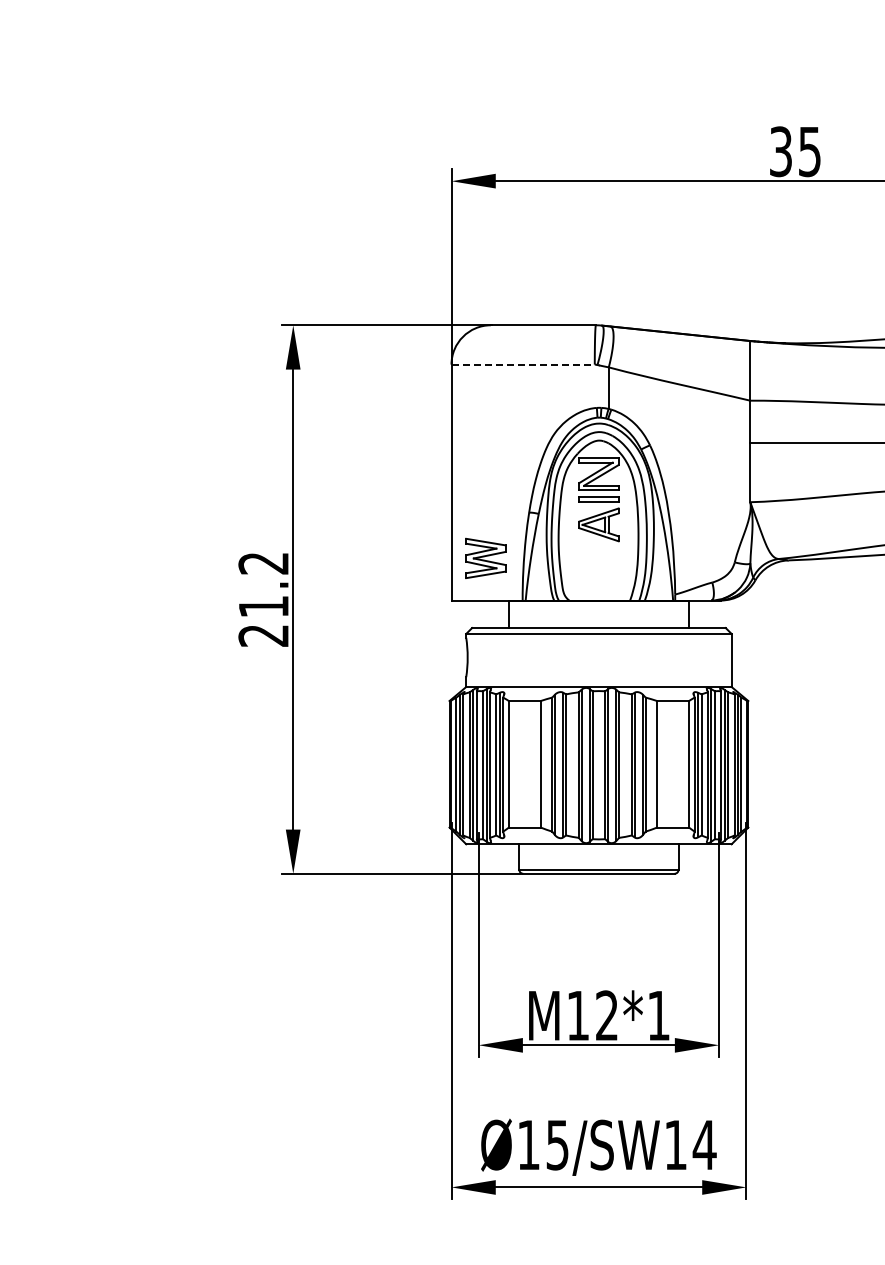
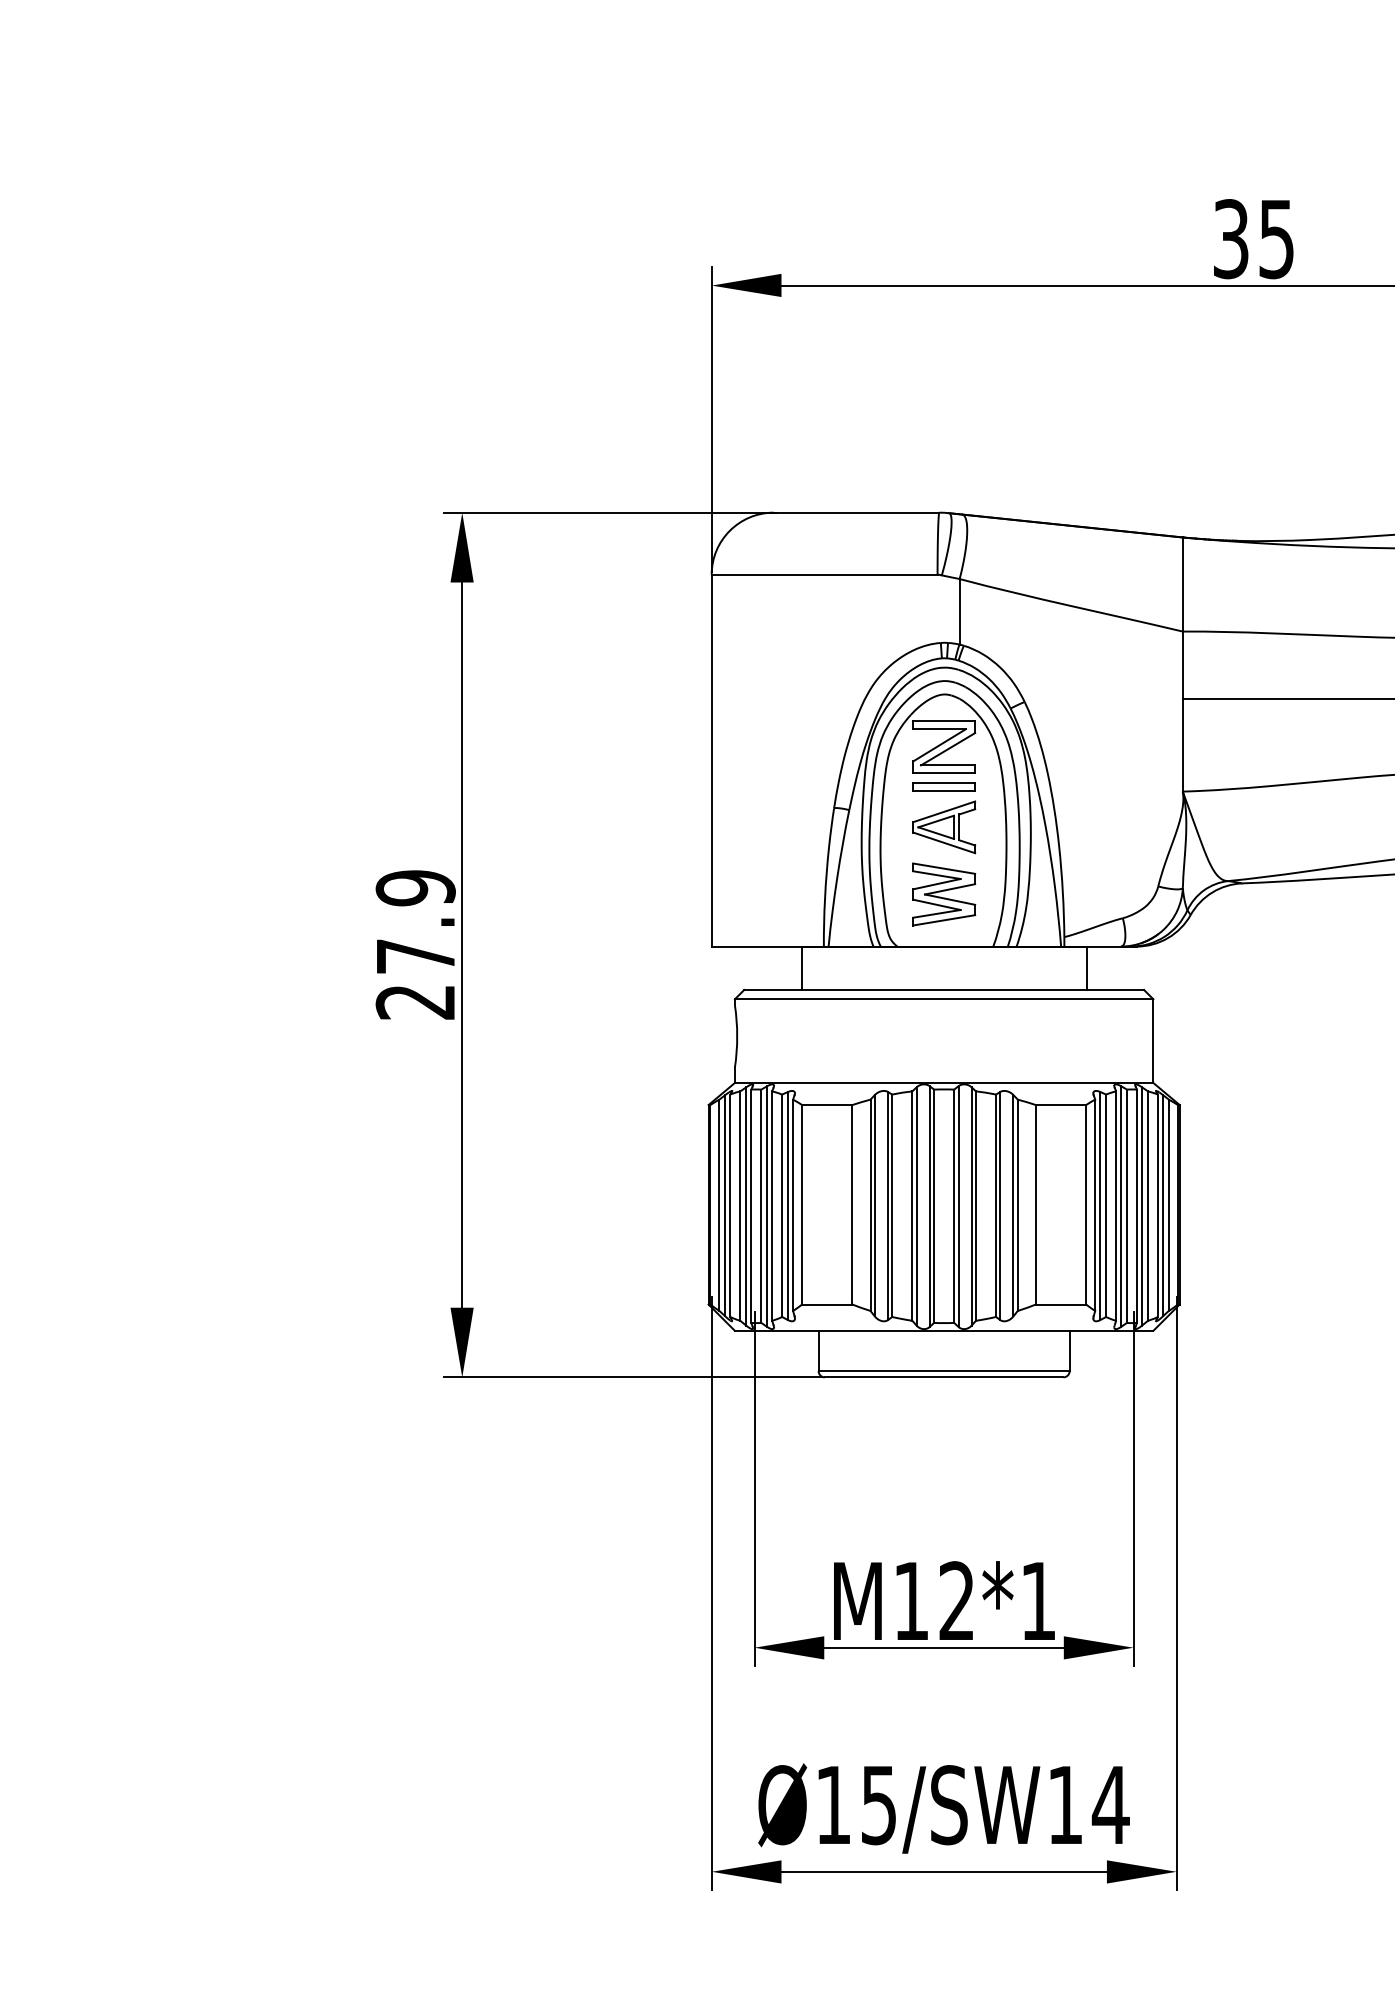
line: (523, 364) -> (825, 574), dashed -> solid
part: (485, 557) -> (943, 892), moved
text: (263, 584) -> (415, 921), 21.2 -> 27.9

